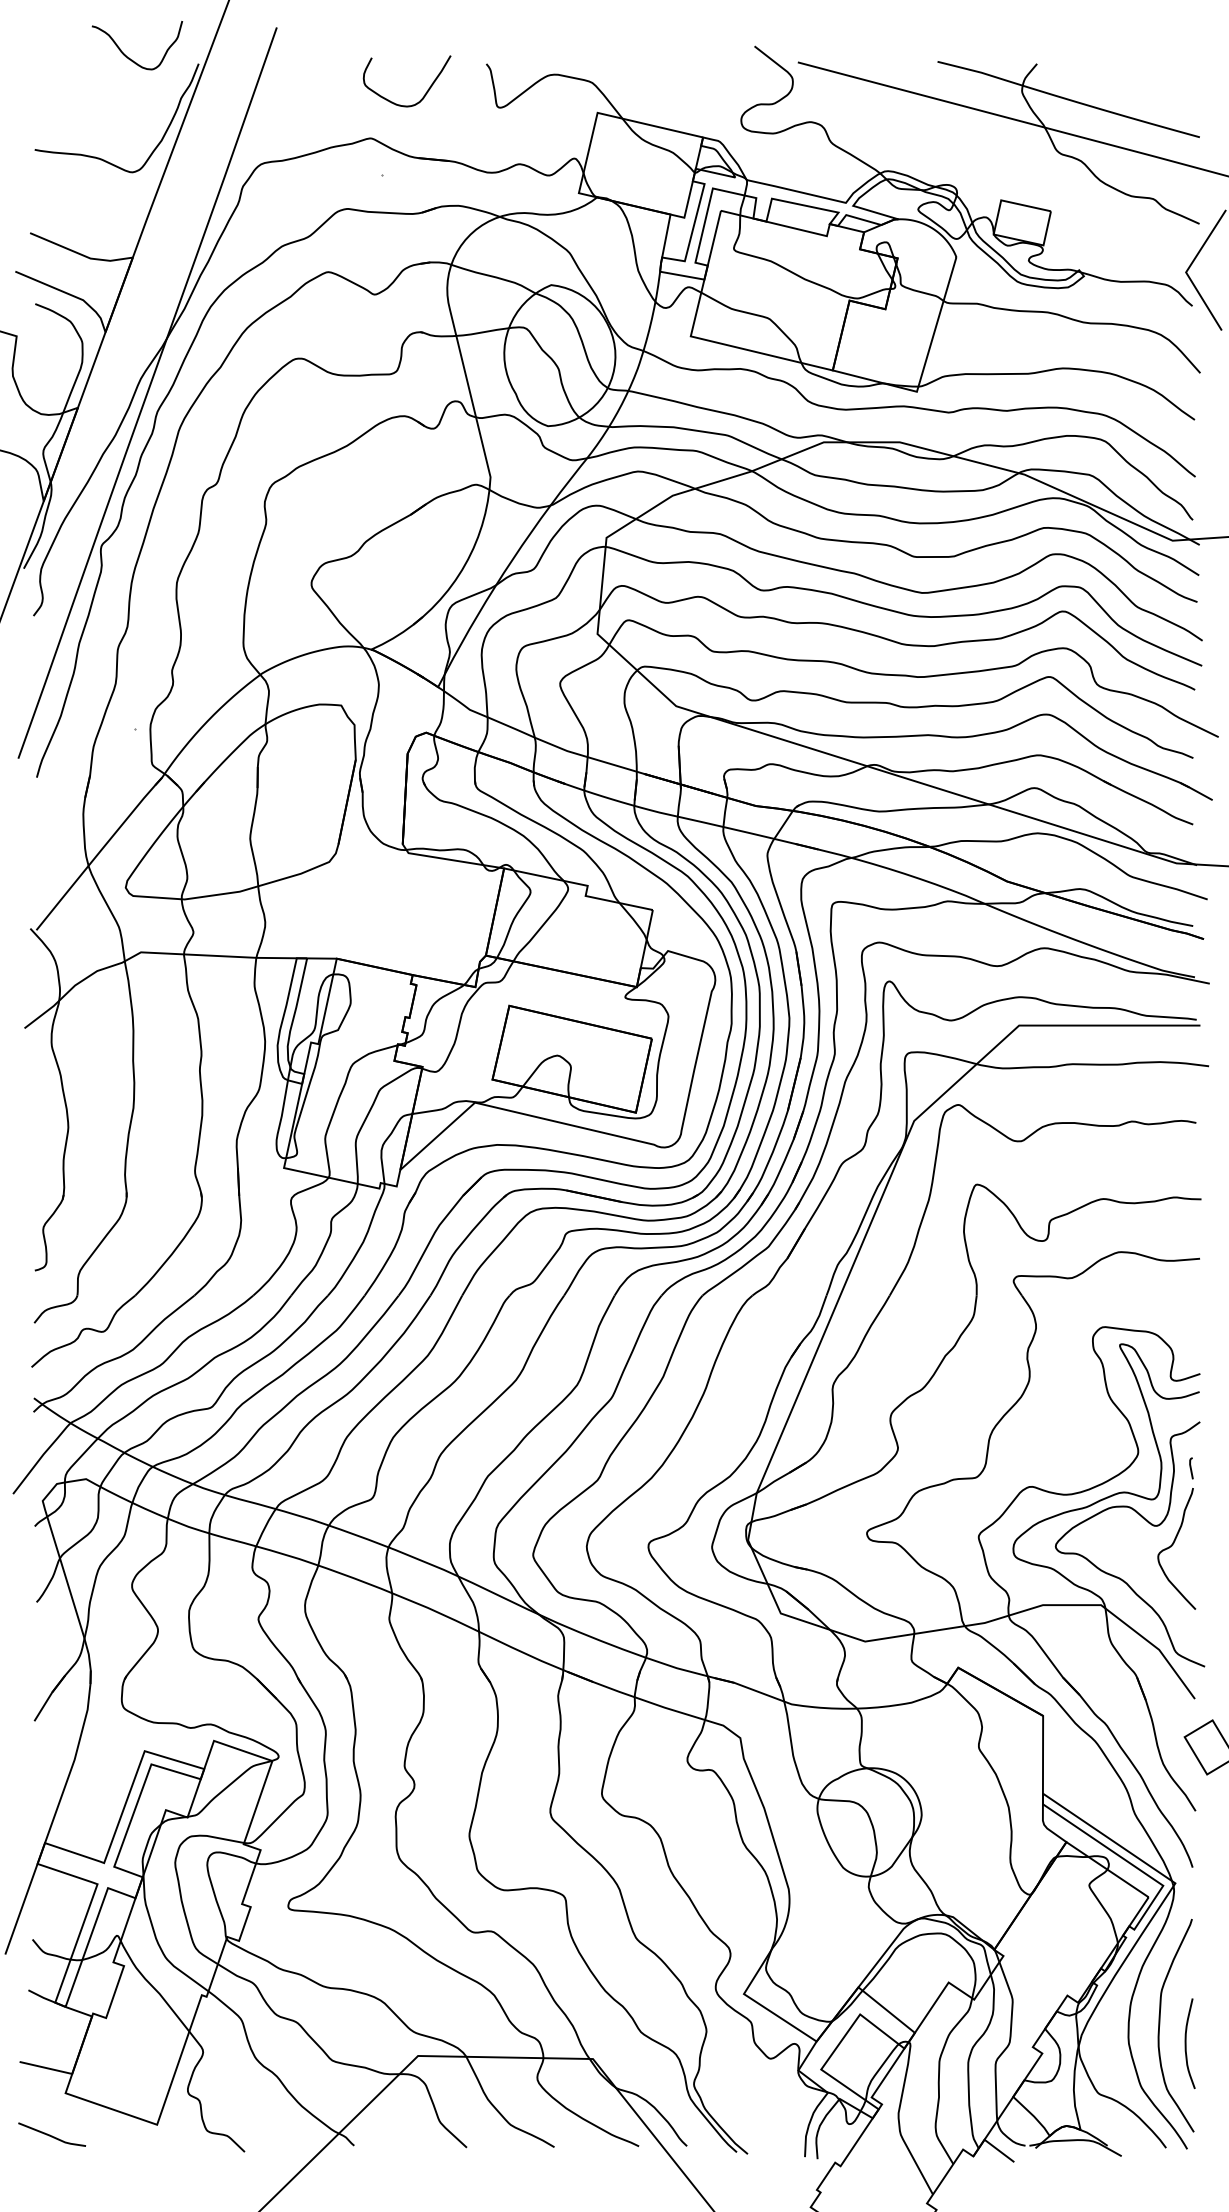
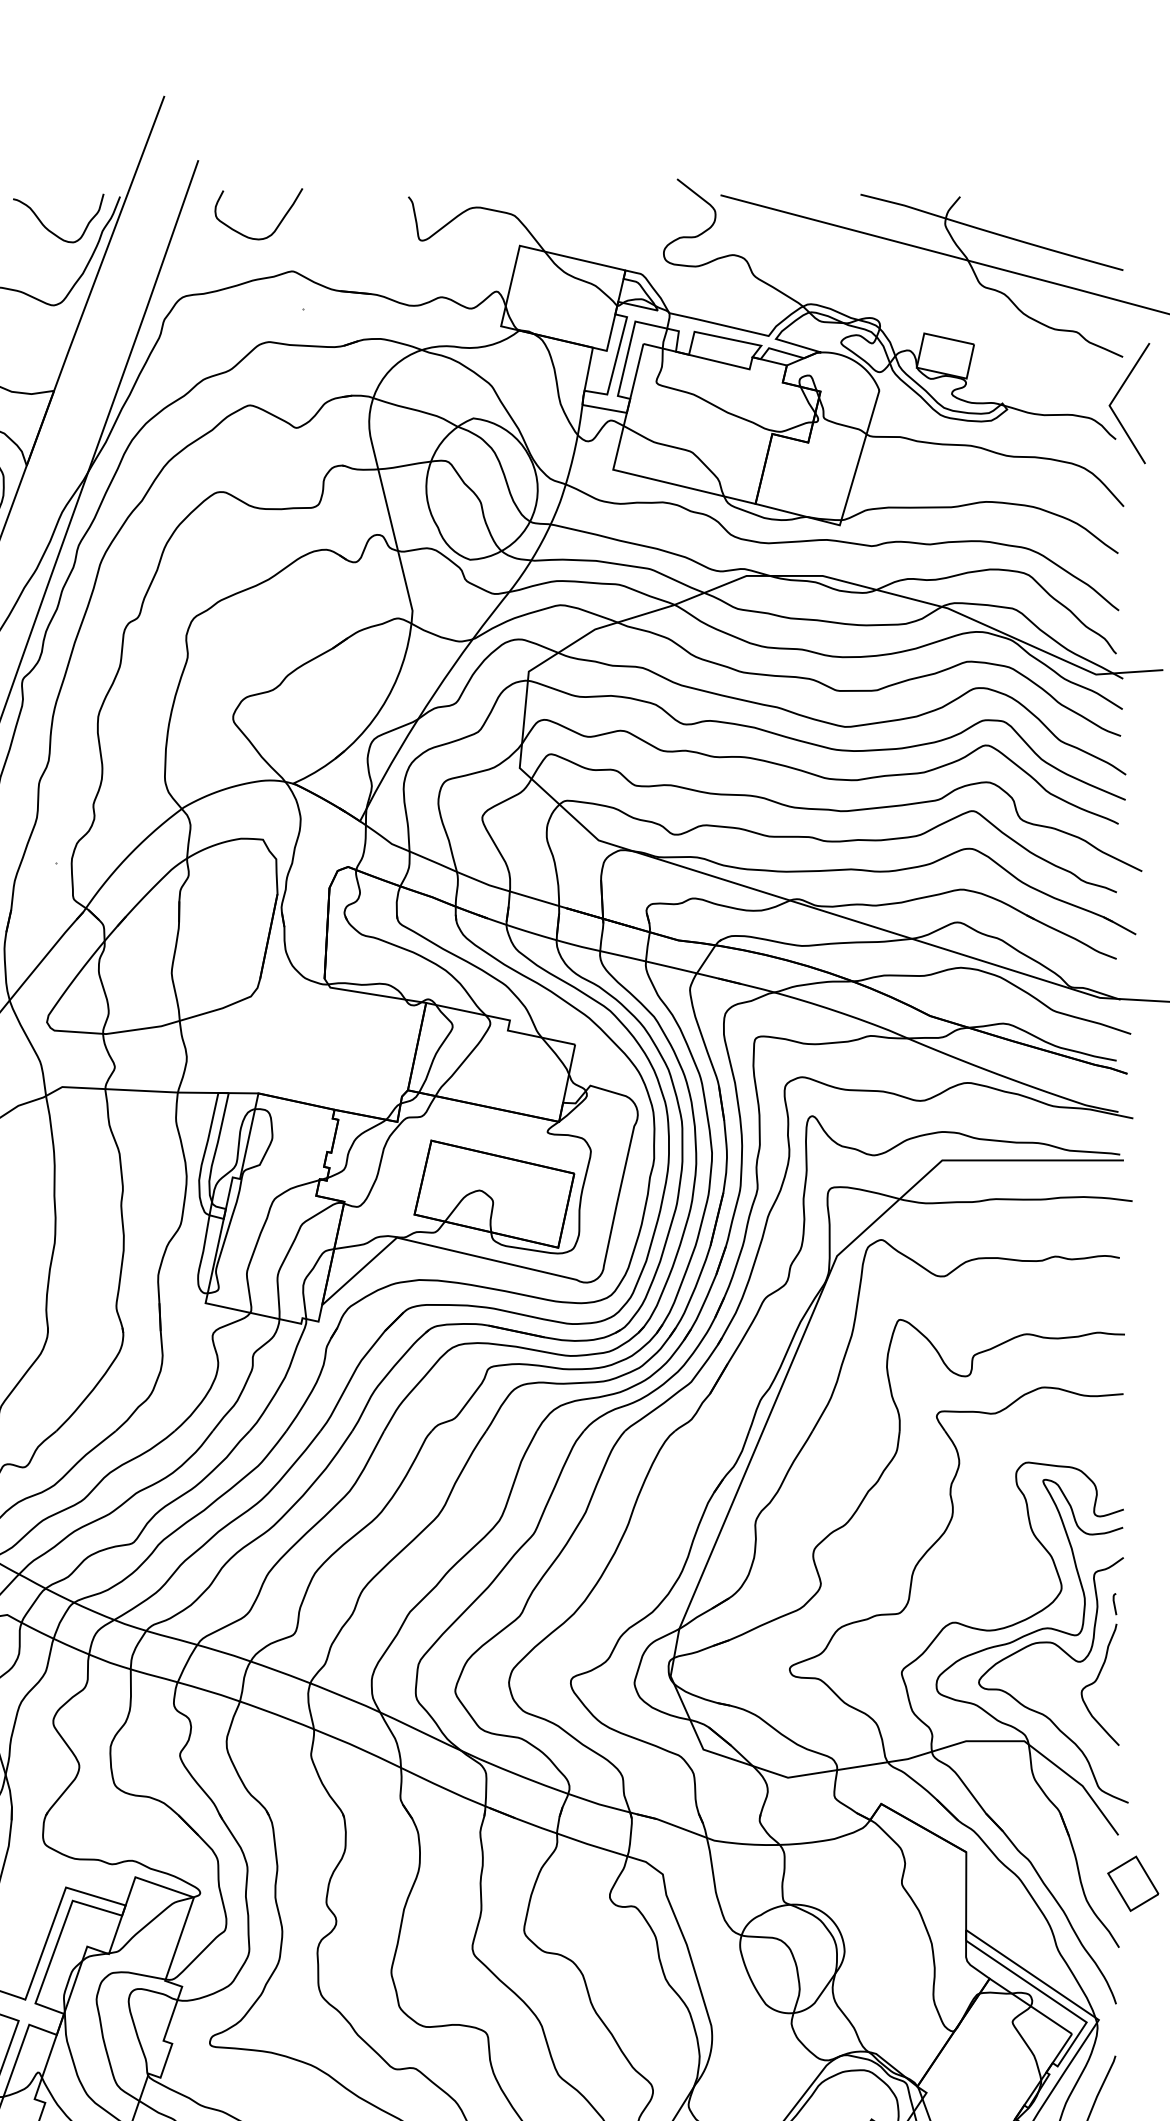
curve: (129, 57) -> (50, 230), moved
curve: (425, 92) -> (277, 225), moved

